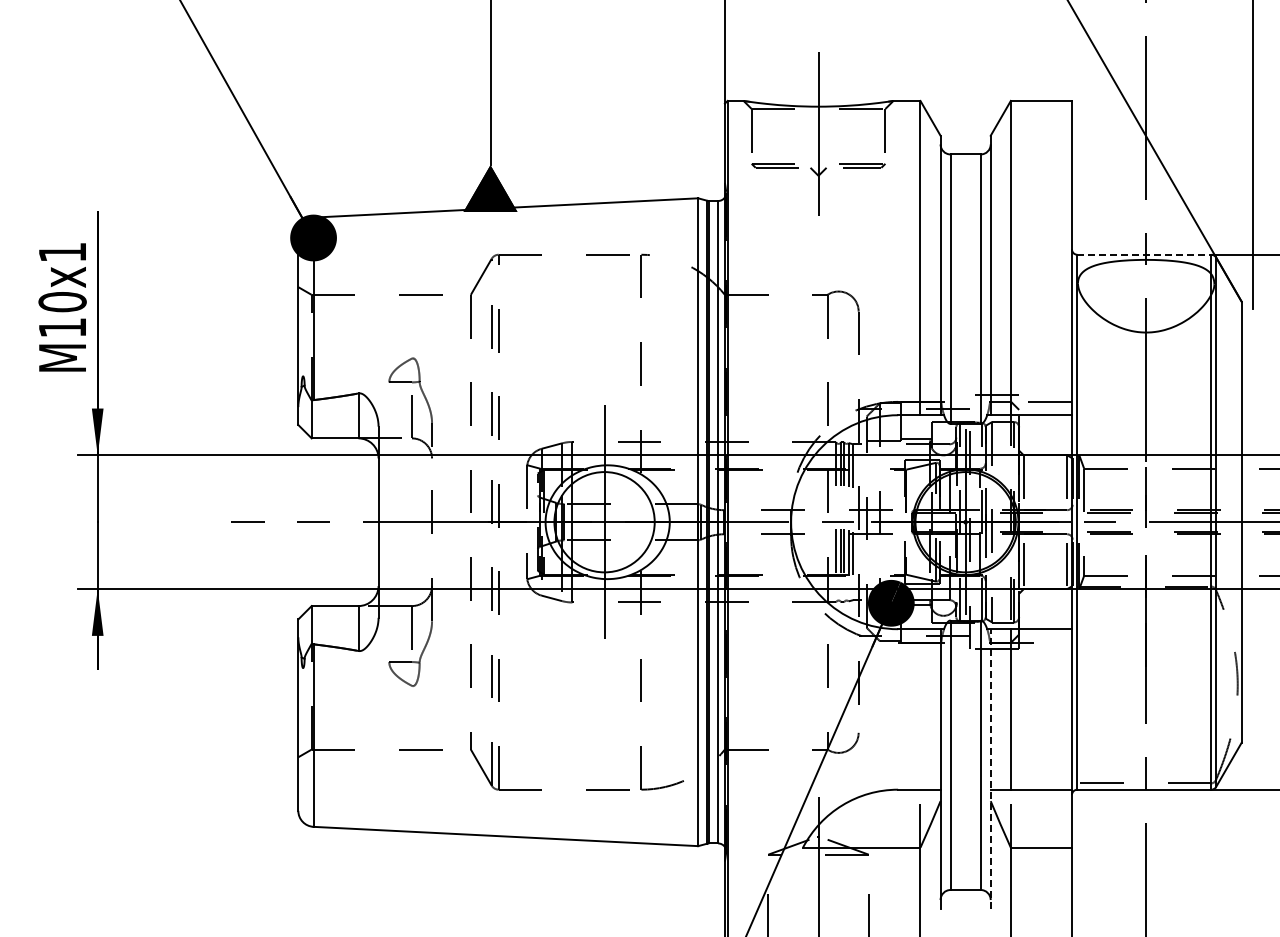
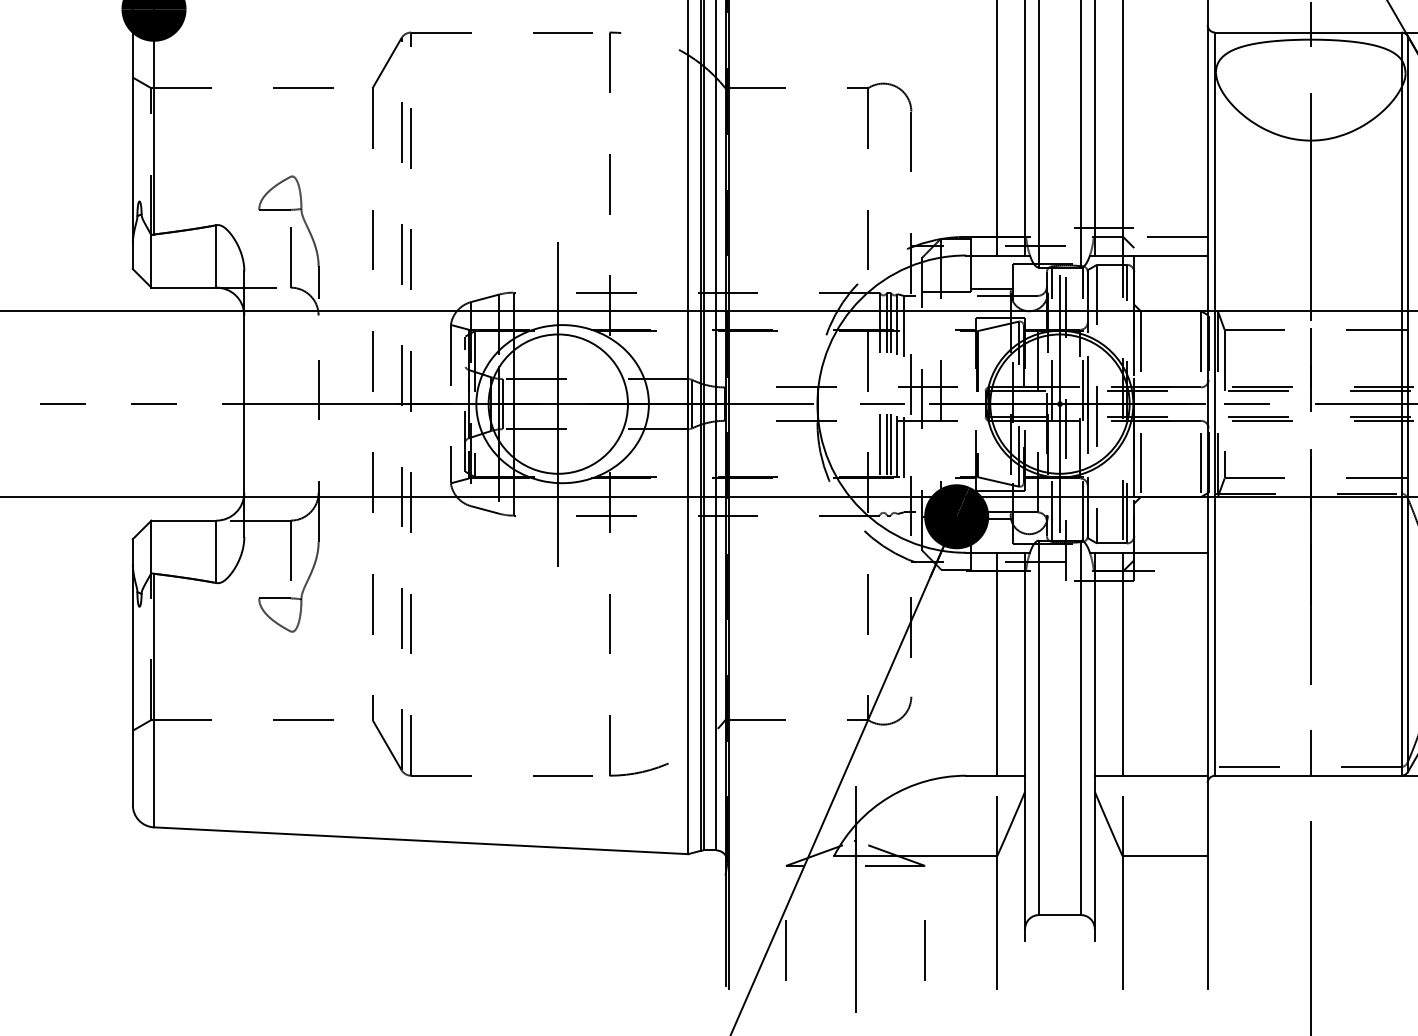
line: (1144, 254) -> (1308, 32), dashed -> solid
line: (920, 709) -> (997, 664), added
line: (990, 768) -> (1094, 746), dashed -> solid

